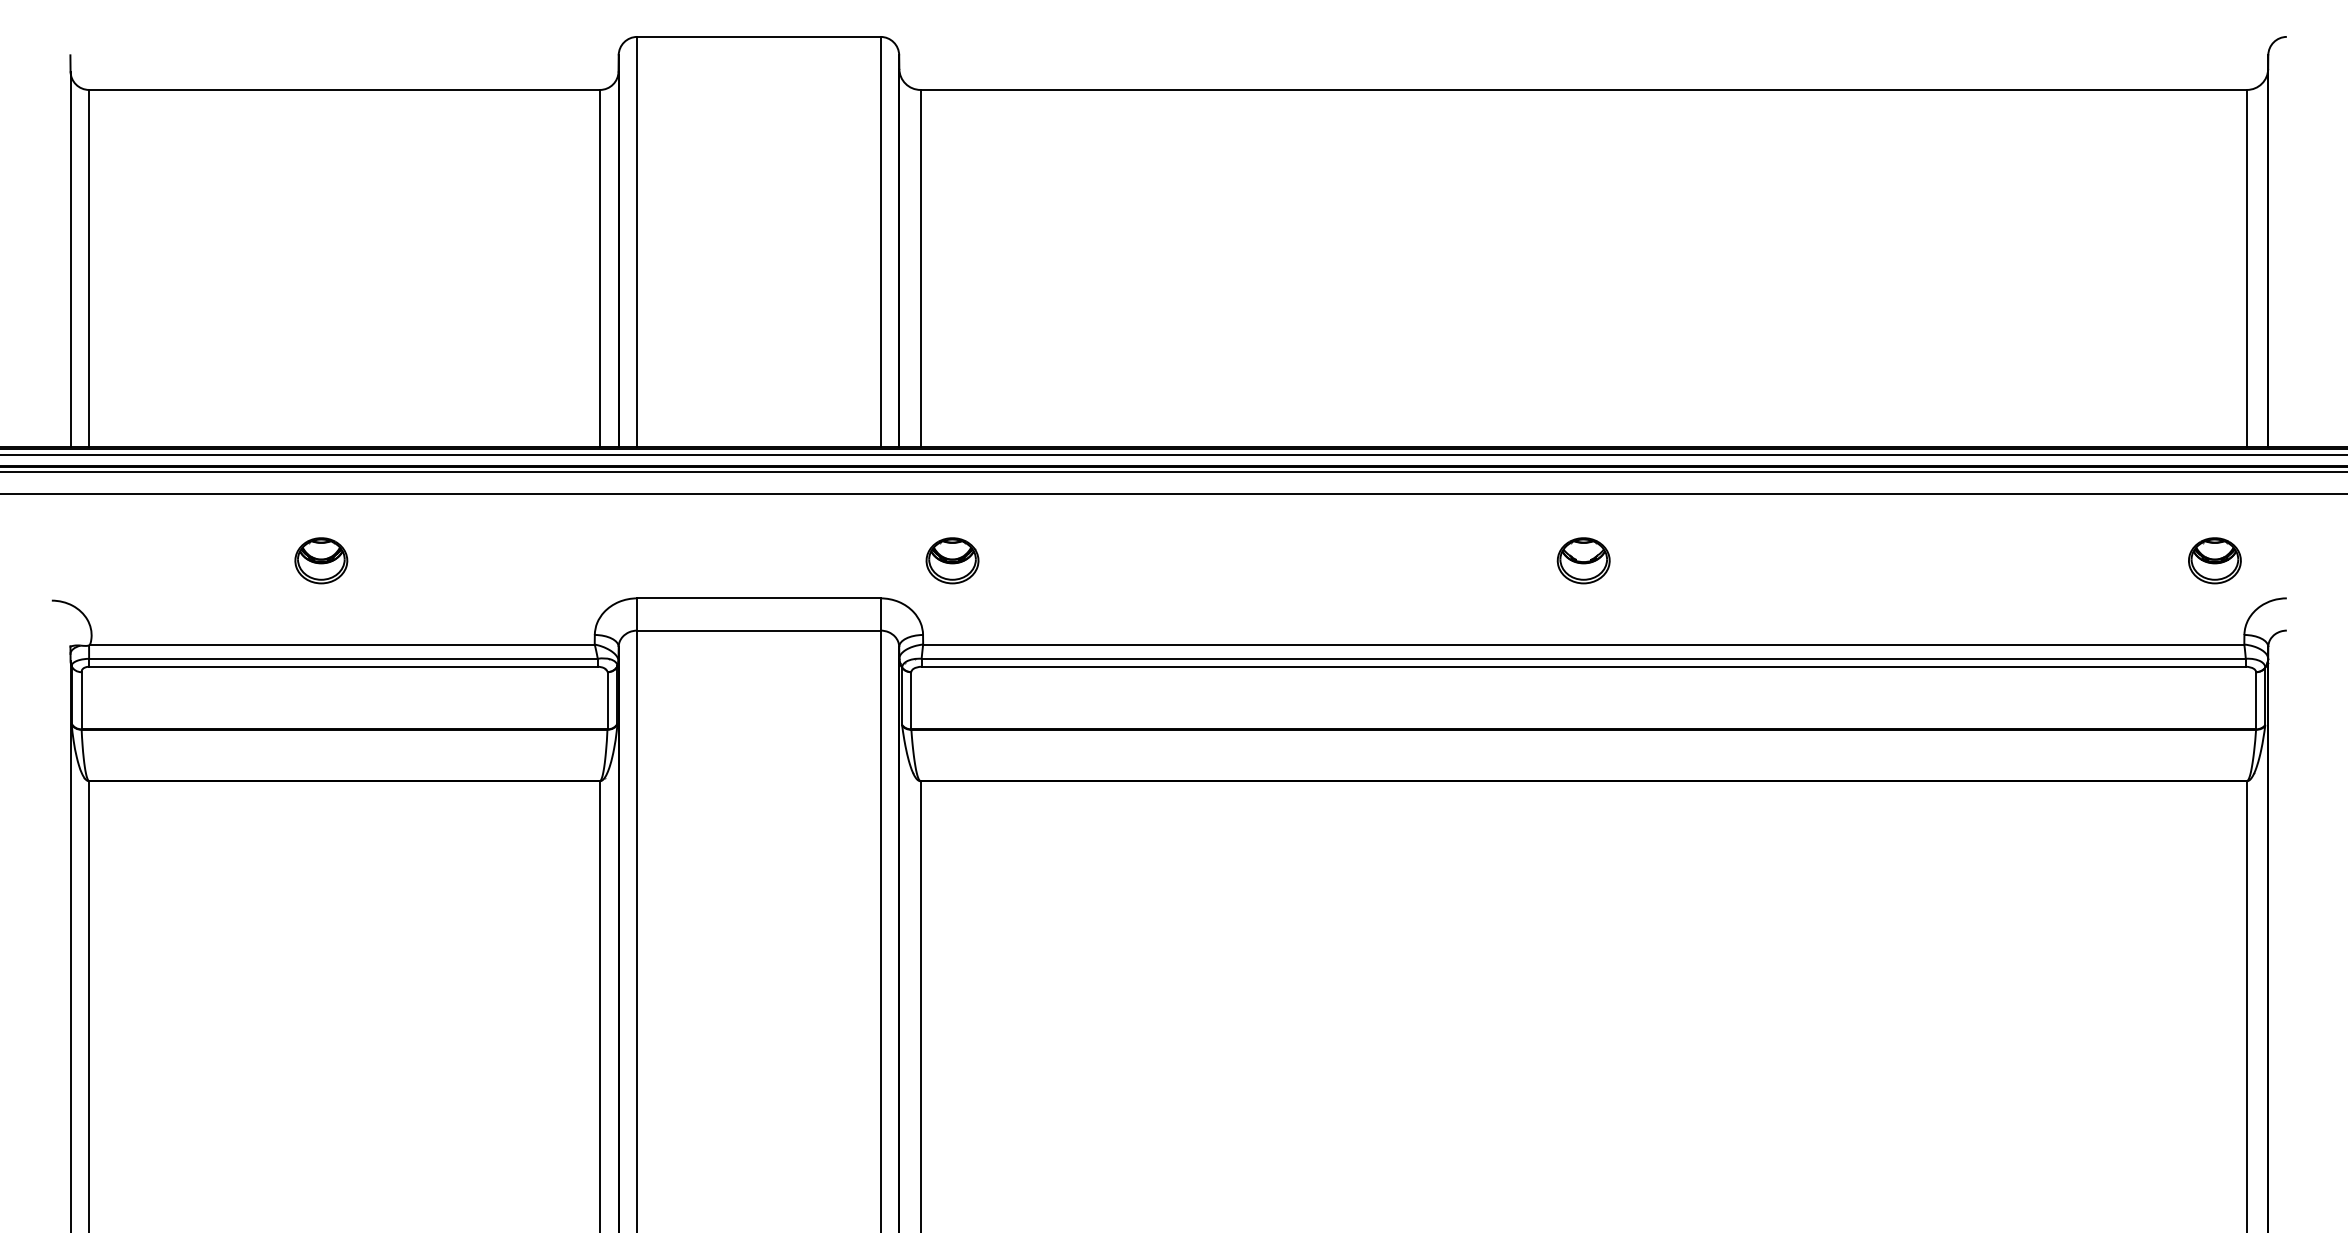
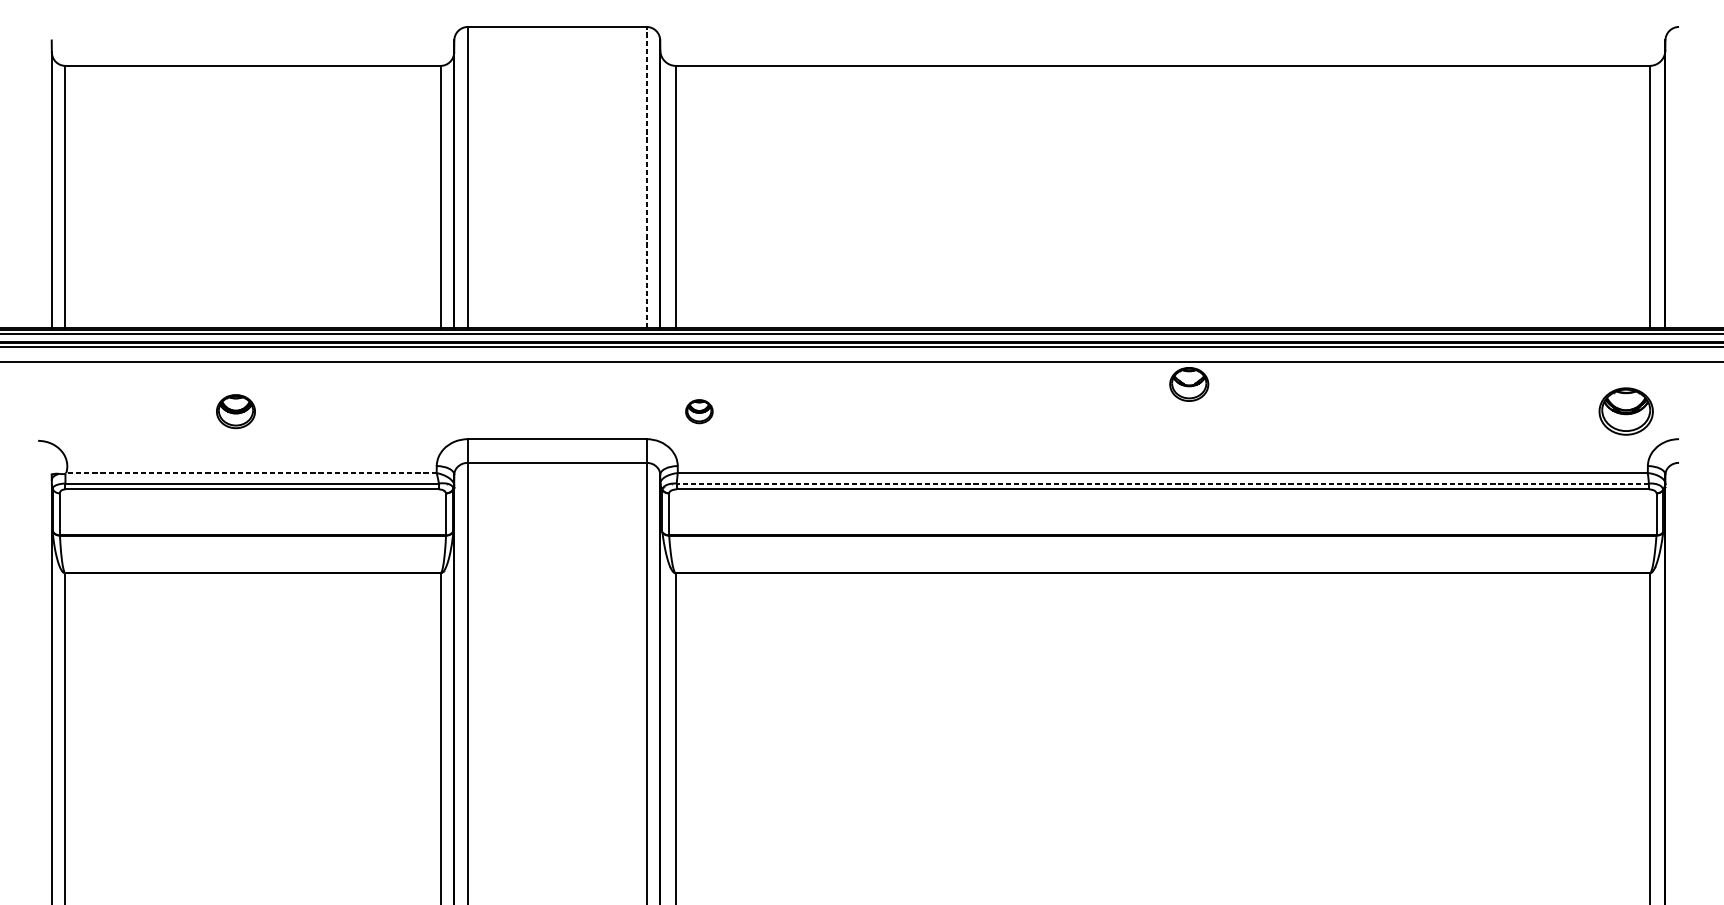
line: (880, 241) -> (646, 177), solid -> dashed
part: (952, 560) -> (699, 411), size x0.7
part: (1583, 560) -> (1189, 384), moved
part: (2214, 560) -> (1625, 411), size x1.4
line: (341, 644) -> (250, 473), solid -> dashed
line: (1583, 658) -> (1162, 483), solid -> dashed

